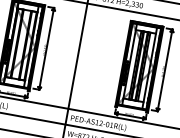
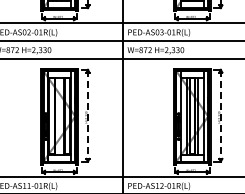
line: (46, 48) -> (87, 115), solid -> dashed
line: (164, 70) -> (220, 115), solid -> dashed

